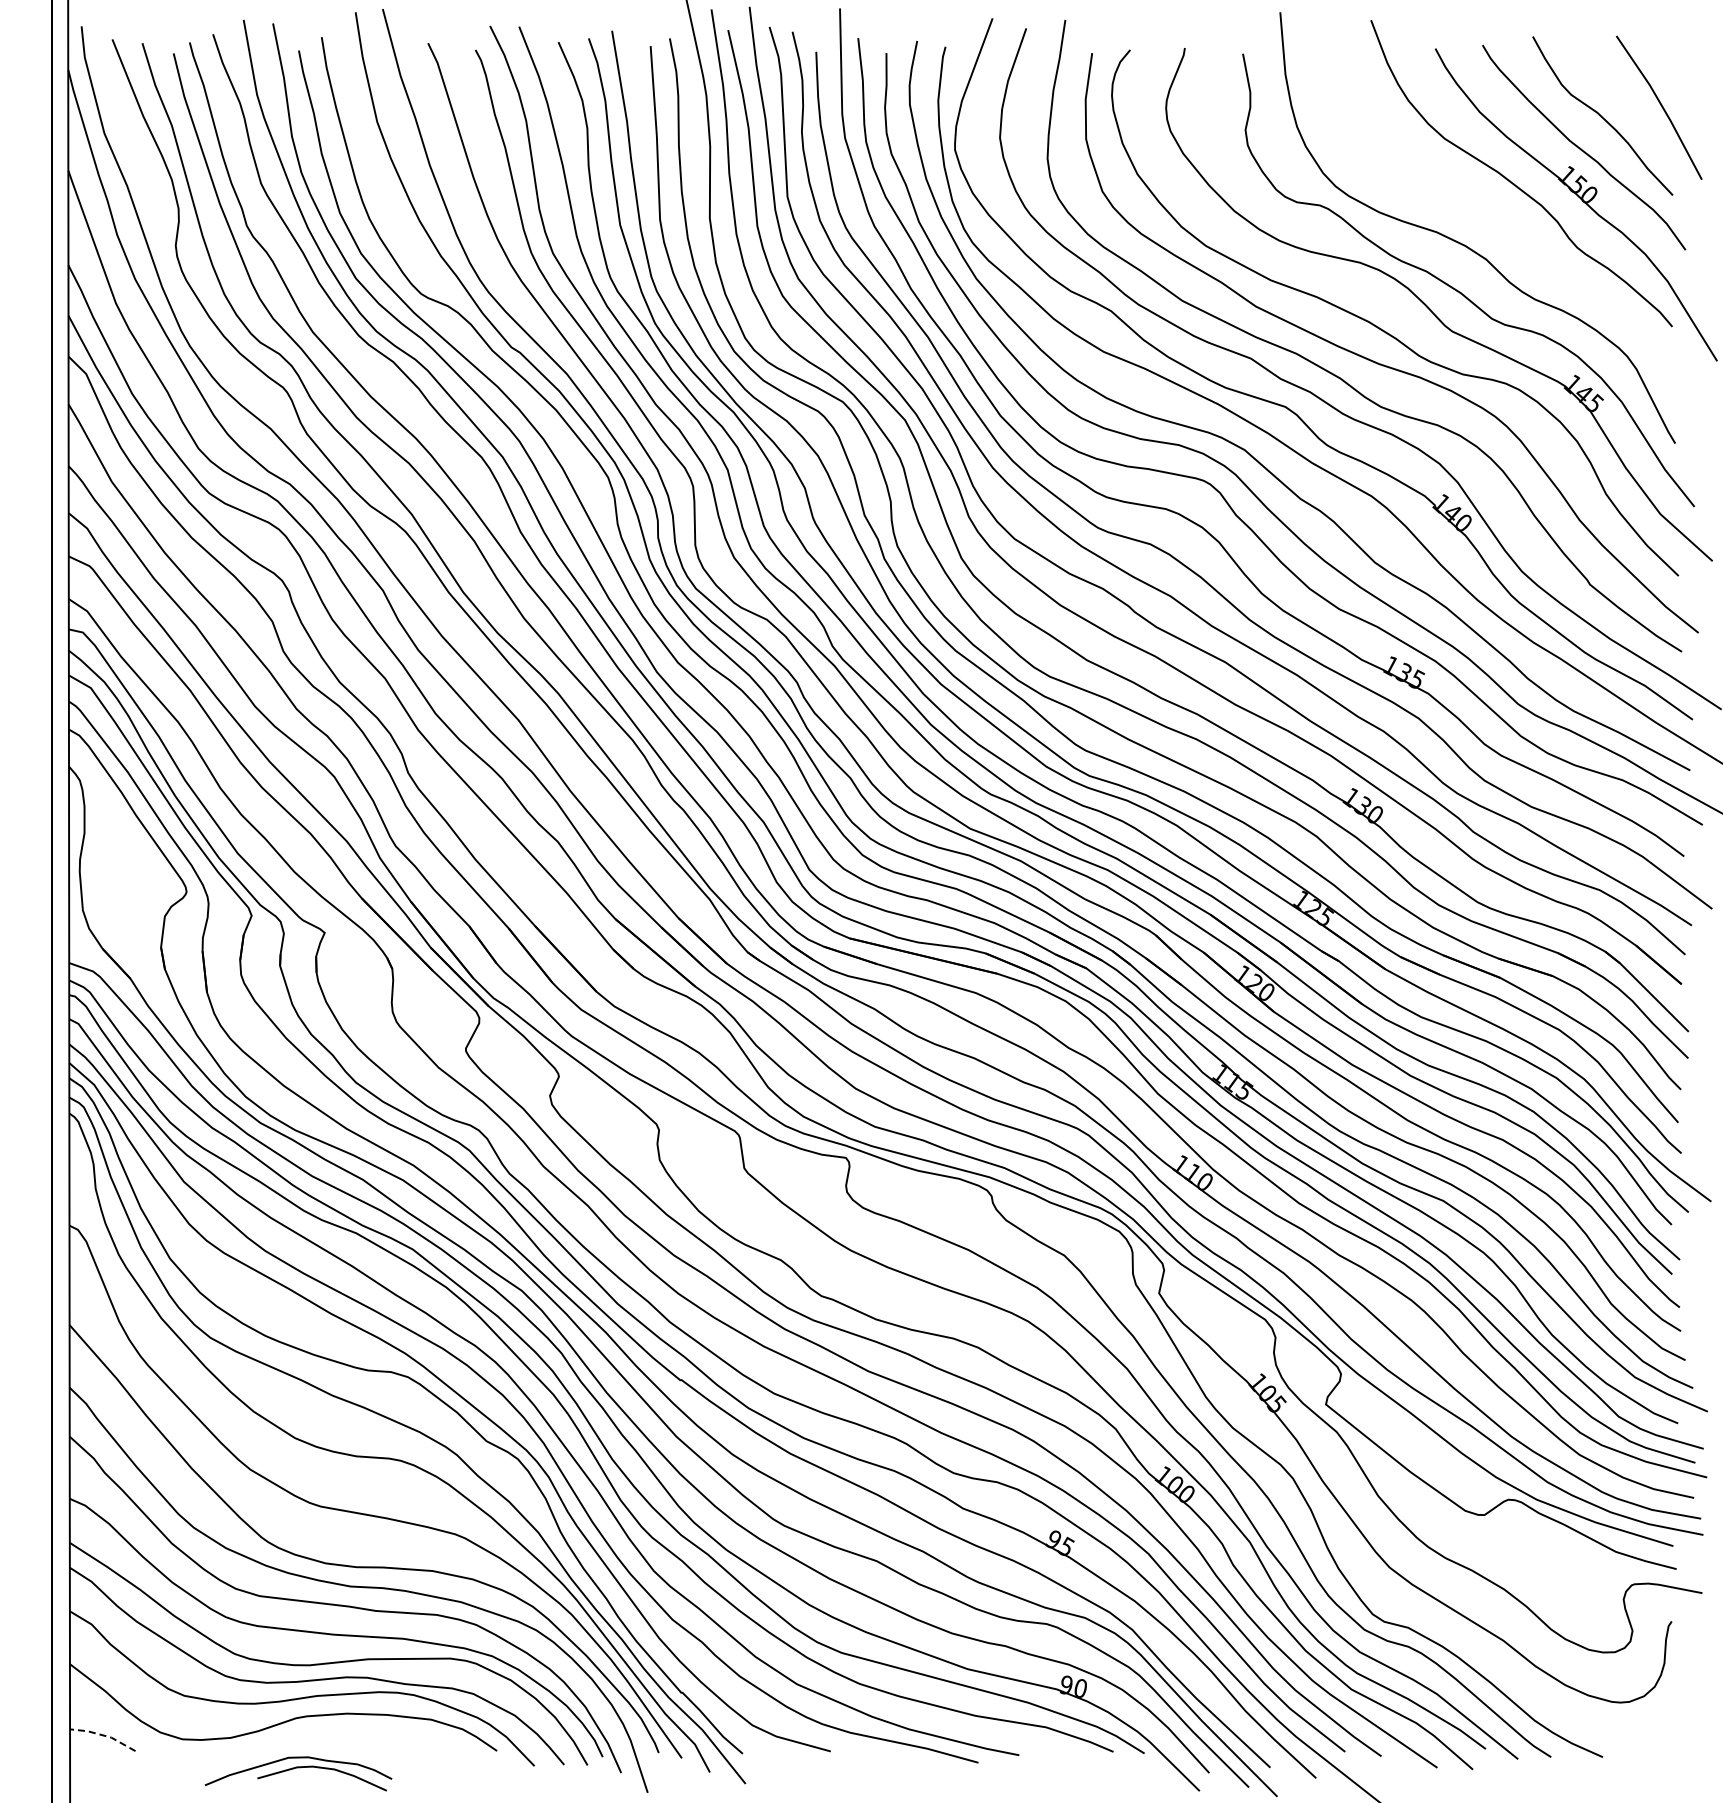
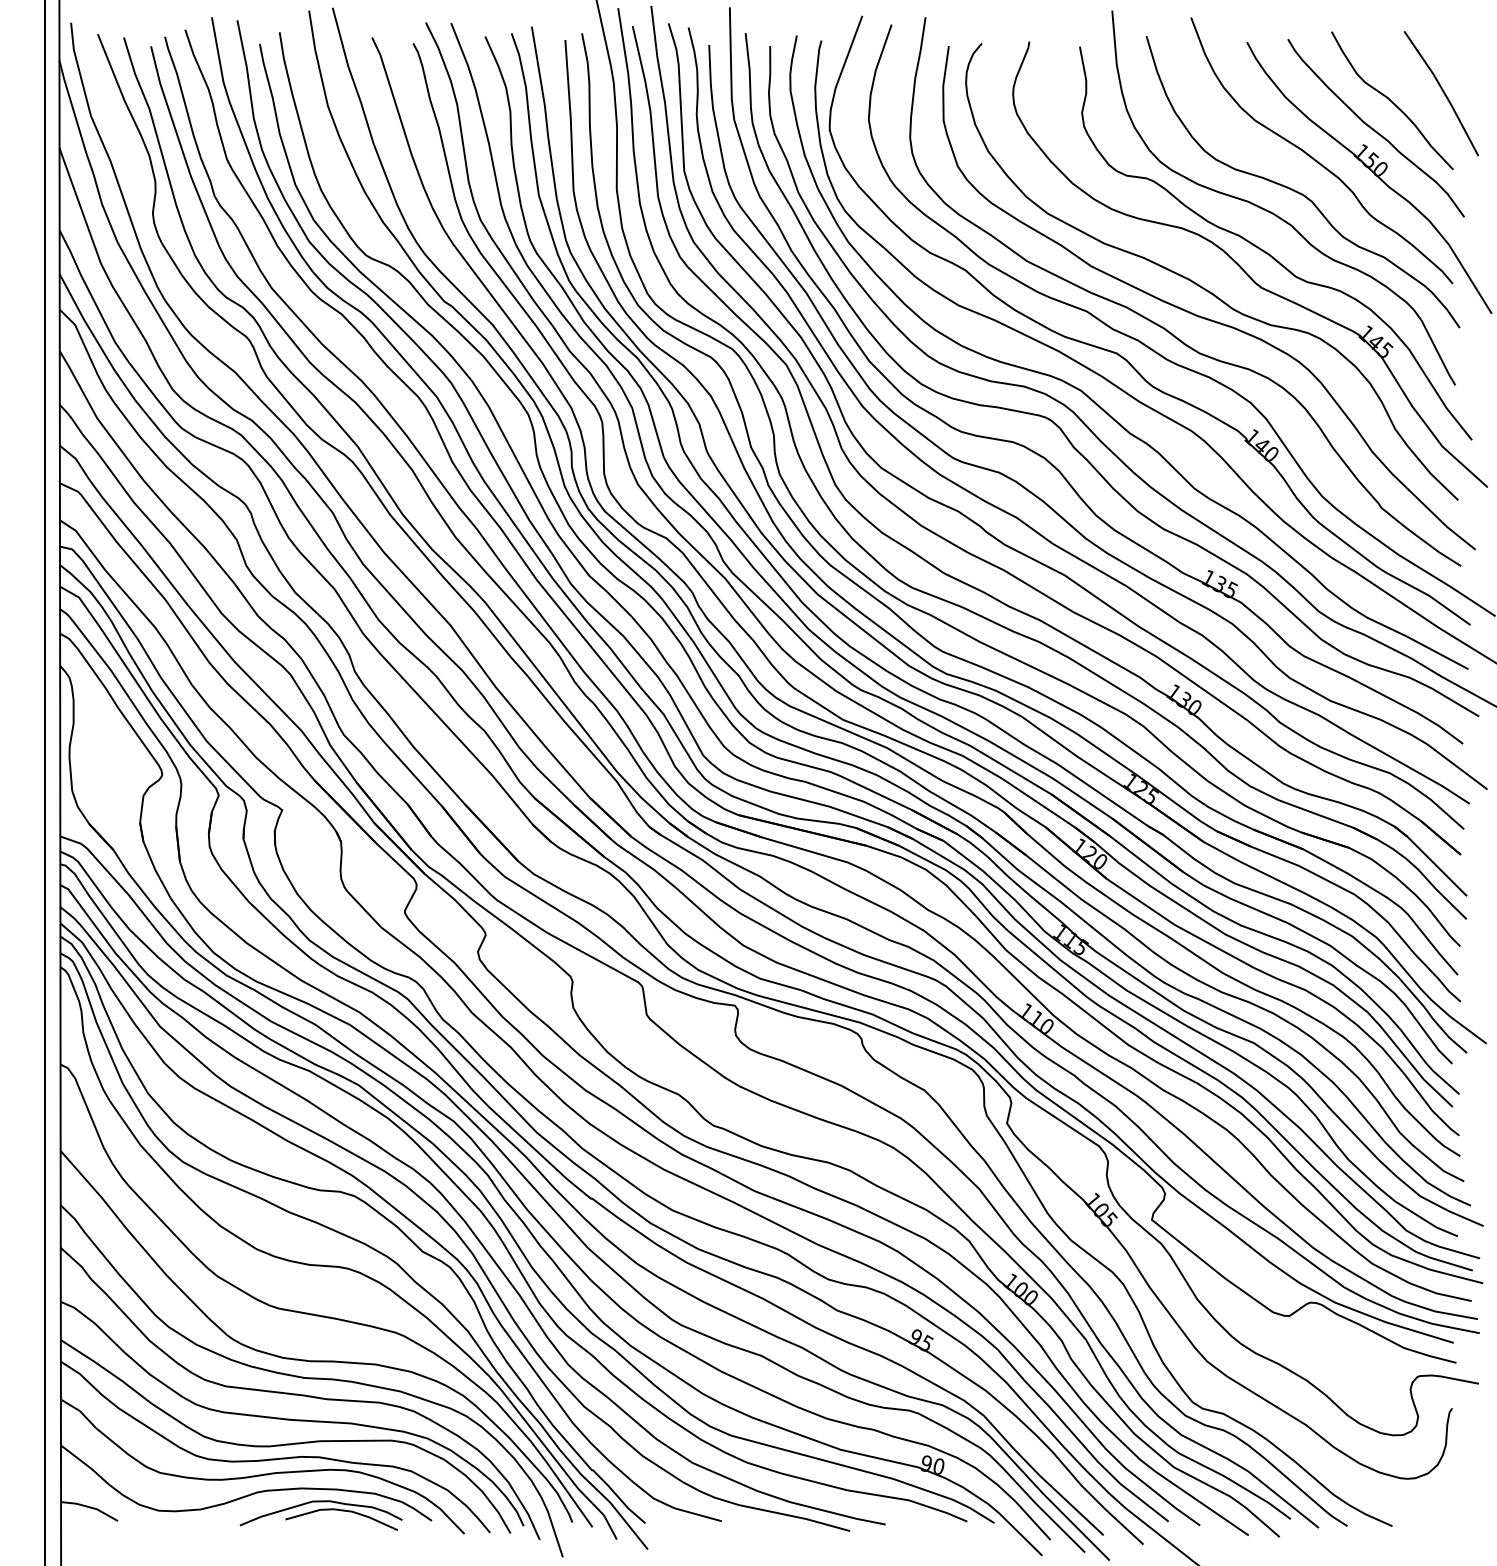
curve: (1494, 220) -> (1298, 191), added
line: (103, 1735) -> (90, 1507), dashed -> solid
part: (298, 1773) -> (321, 1515), moved

